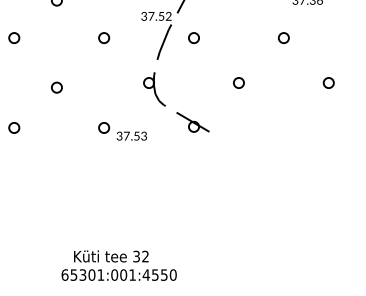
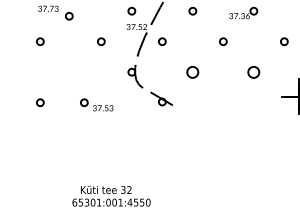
part: (238, 81) -> (192, 71), size x1.6
part: (328, 81) -> (253, 71), size x1.6
part: (57, 87) -> (69, 75), removed
part: (122, 130) -> (96, 104), moved

